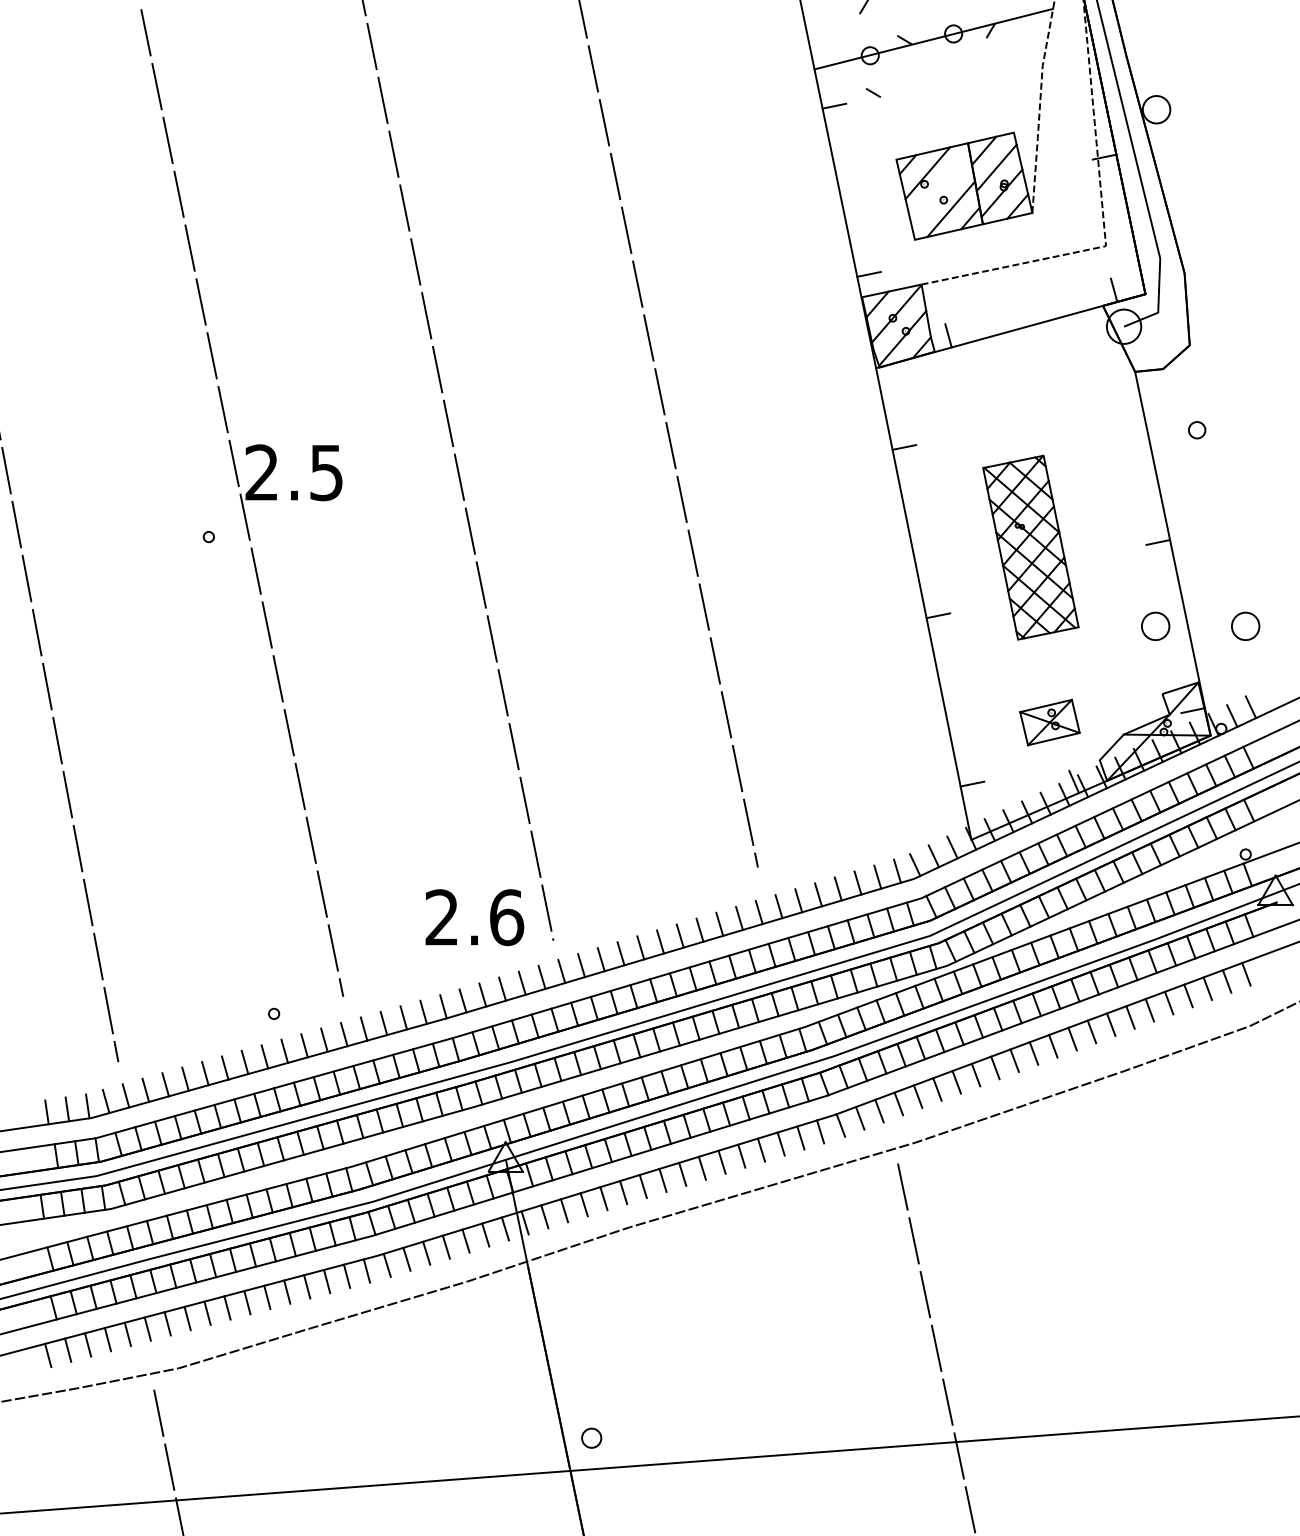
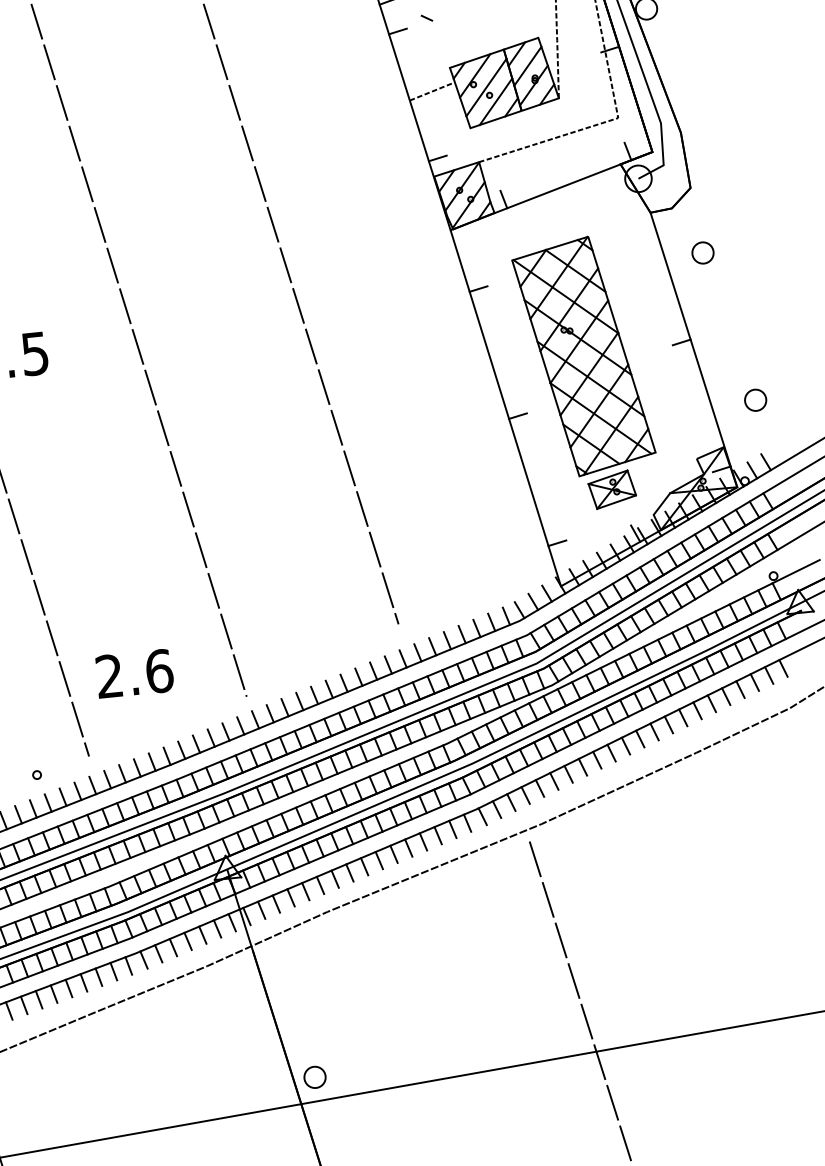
line: (870, 187) -> (432, 91), added
line: (940, 189) -> (486, 87), added
part: (1196, 429) -> (702, 252), size x1.67
part: (1030, 547) -> (583, 356), size x1.67
part: (1155, 625) -> (686, 406), removed
text: (474, 917) -> (134, 673), moved
part: (591, 1437) -> (314, 1076), size x1.43

